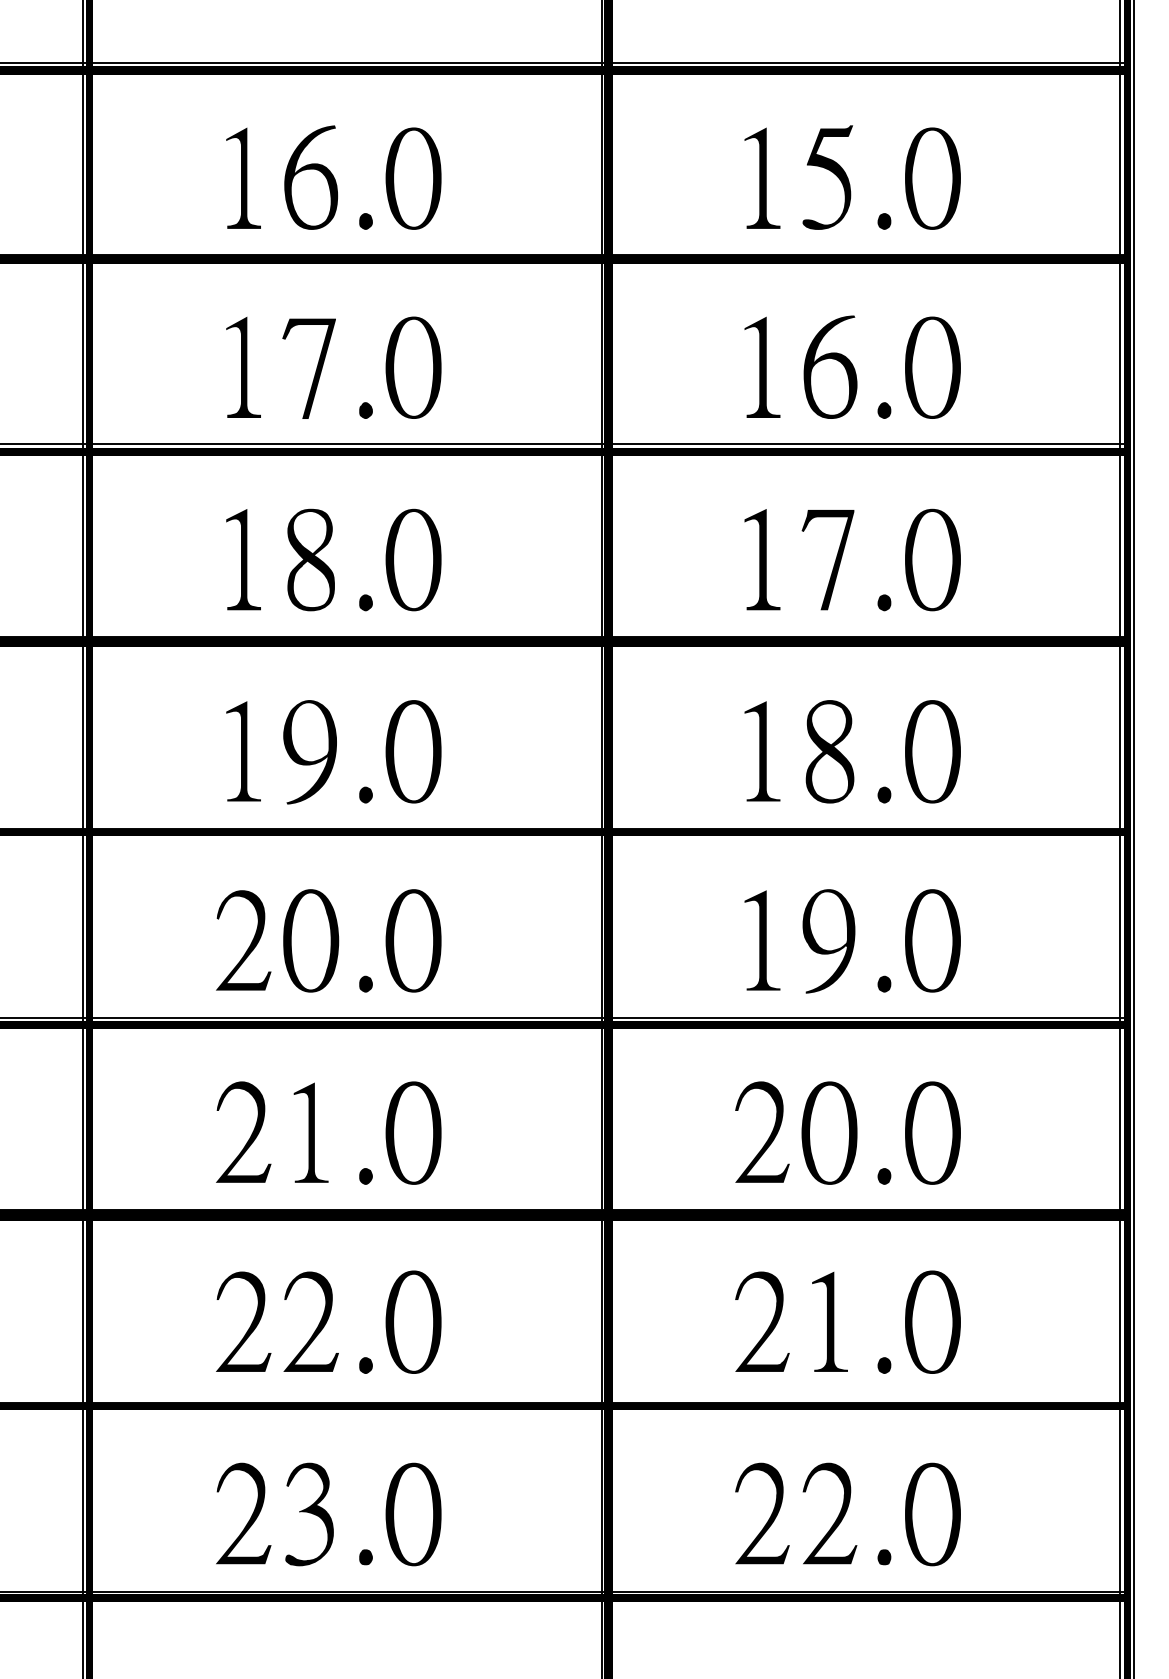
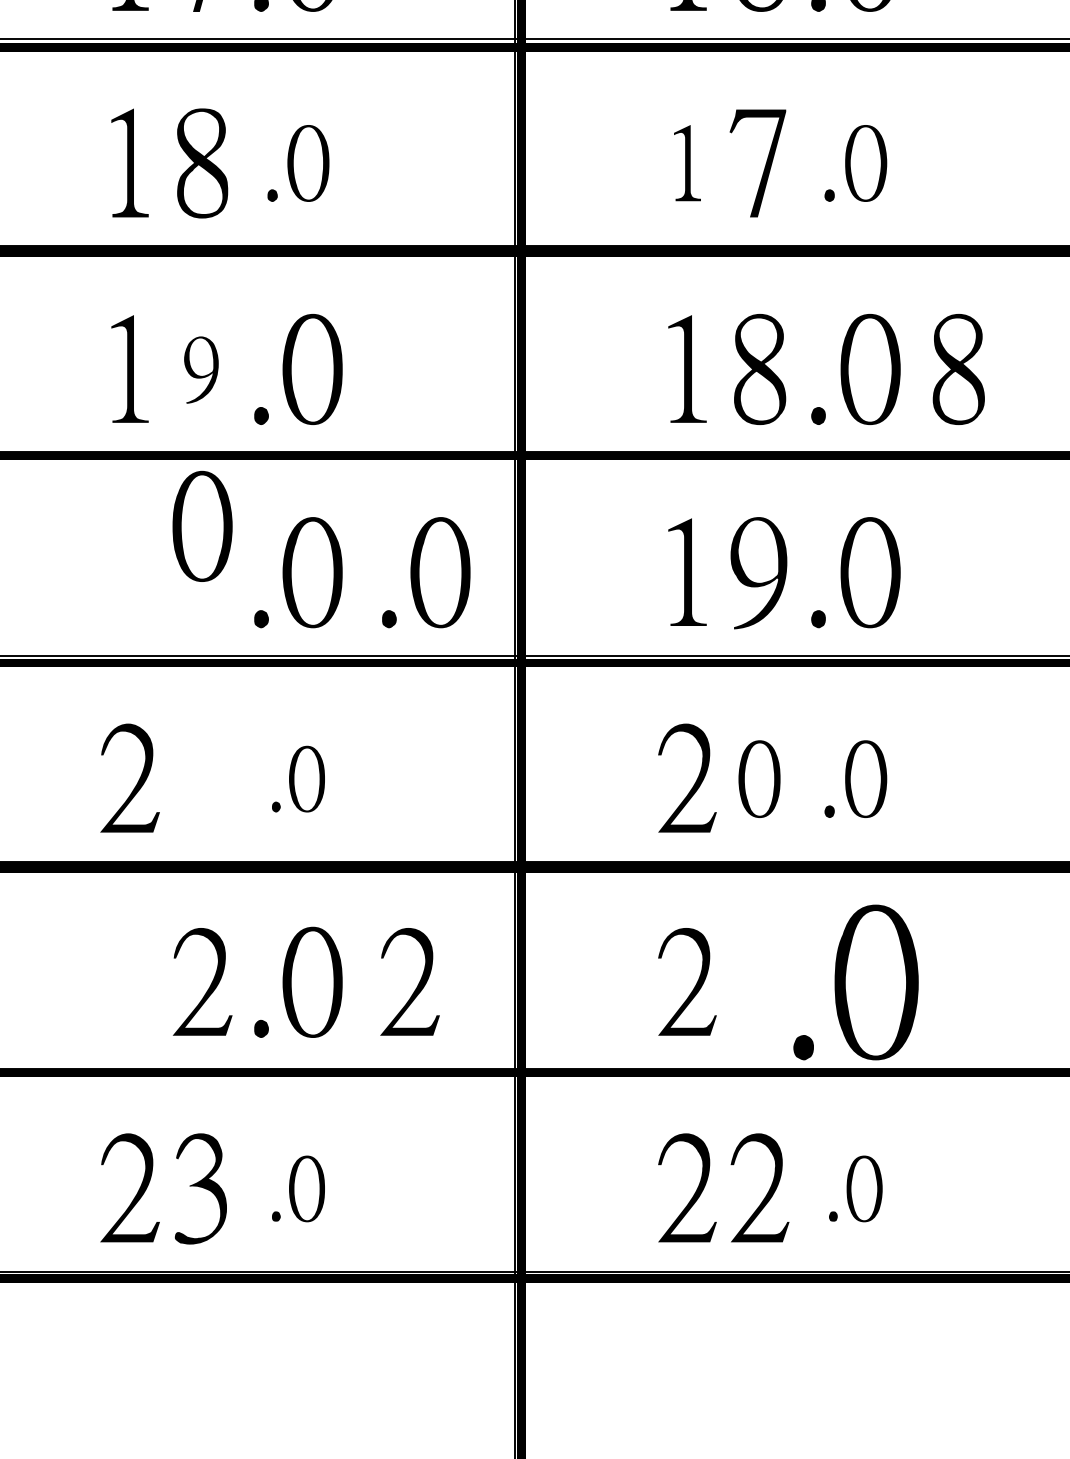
part: (400, 559) -> (298, 162), size x0.7
part: (762, 559) -> (687, 162), size x0.7
part: (918, 559) -> (855, 162), size x0.7
part: (1014, 751) -> (958, 369), added
part: (309, 752) -> (200, 370), size x0.6
fill: (243, 940) -> (129, 572), removed
part: (311, 940) -> (202, 526), moved
part: (519, 940) -> (426, 572), added
fill: (310, 1132) -> (201, 778), removed
part: (400, 1132) -> (298, 778), size x0.6
part: (829, 1132) -> (759, 778), size x0.7
part: (918, 1132) -> (855, 778), size x0.7
fill: (243, 1321) -> (129, 981), removed
fill: (830, 1321) -> (760, 981), removed
part: (918, 1321) -> (855, 981), size x1.4
part: (509, 1327) -> (415, 988), added
part: (400, 1514) -> (298, 1188), size x0.6
part: (918, 1514) -> (855, 1188), size x0.6

